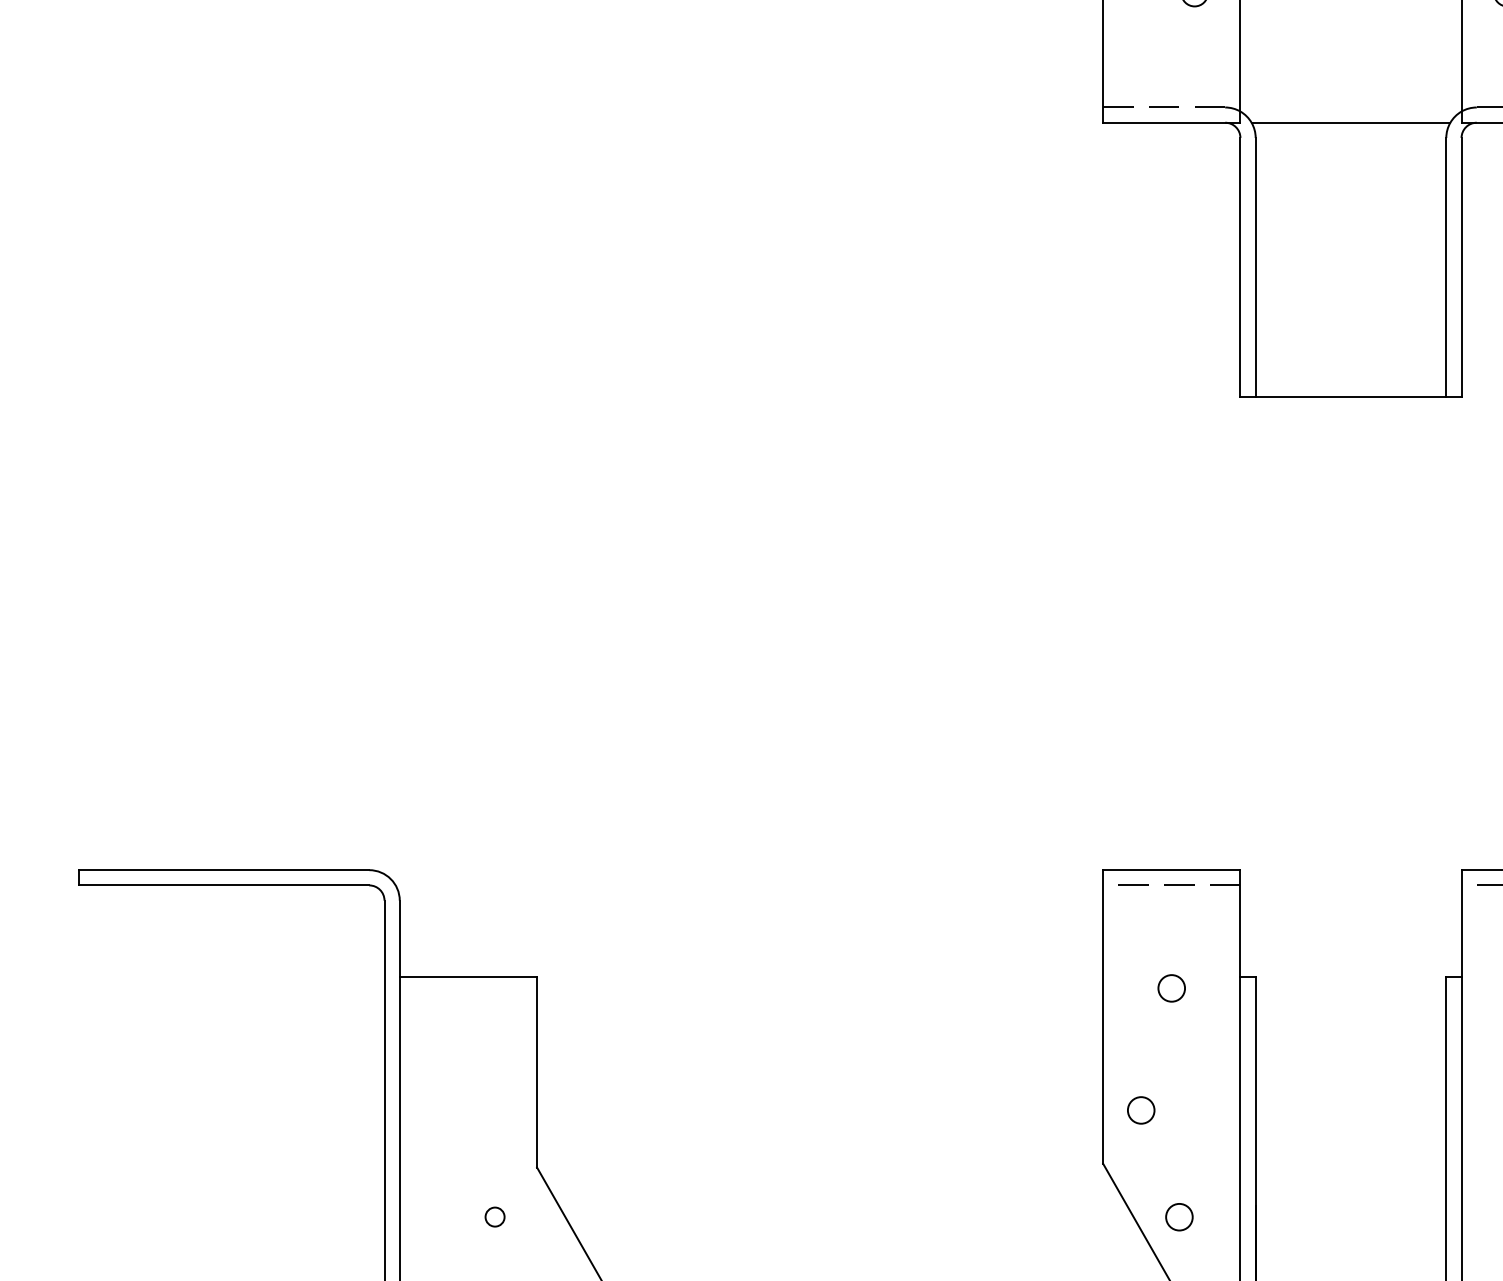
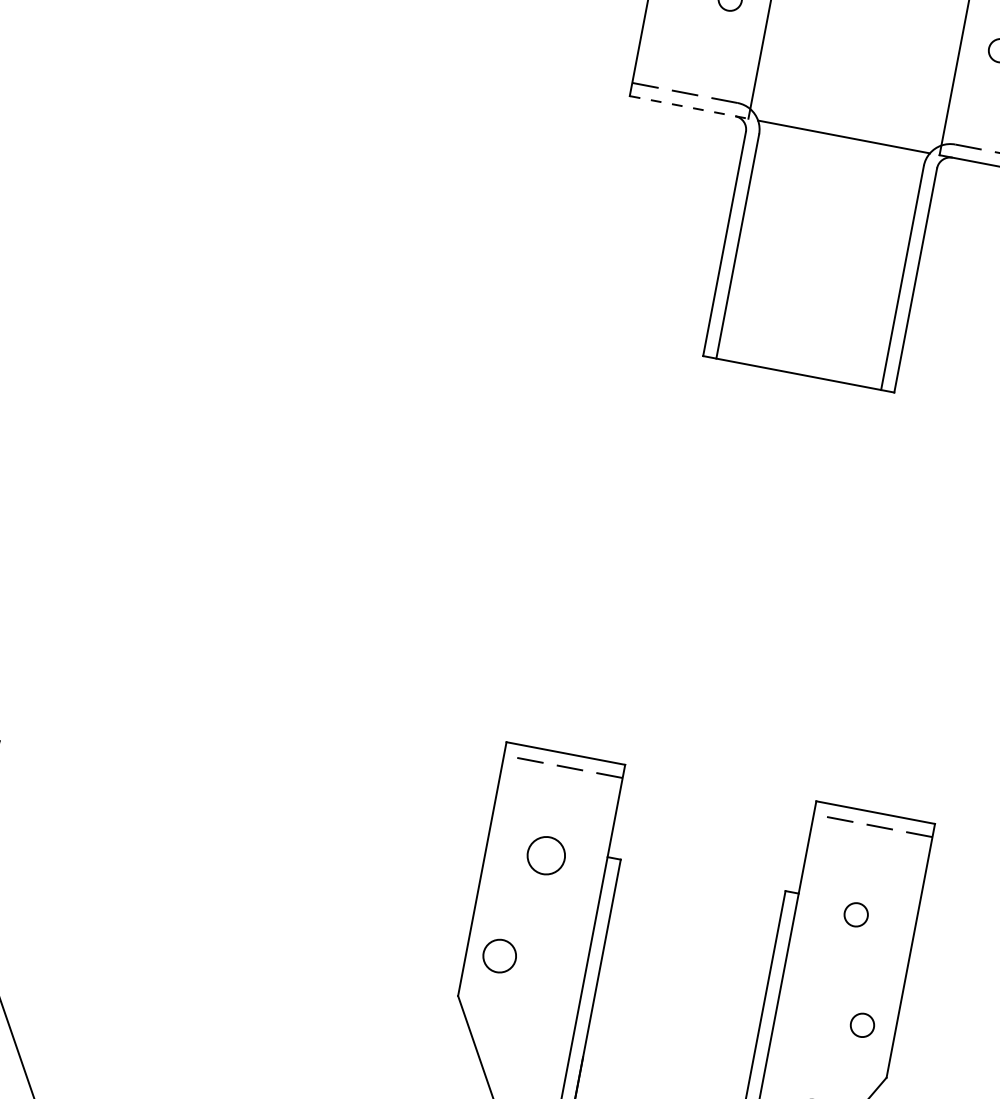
line: (1171, 122) -> (688, 107), solid -> dashed
circle: (1171, 988) -> (546, 855), size x1.6
circle: (1141, 1110) -> (500, 956), size x1.4
circle: (1179, 1217) -> (515, 1055), removed

